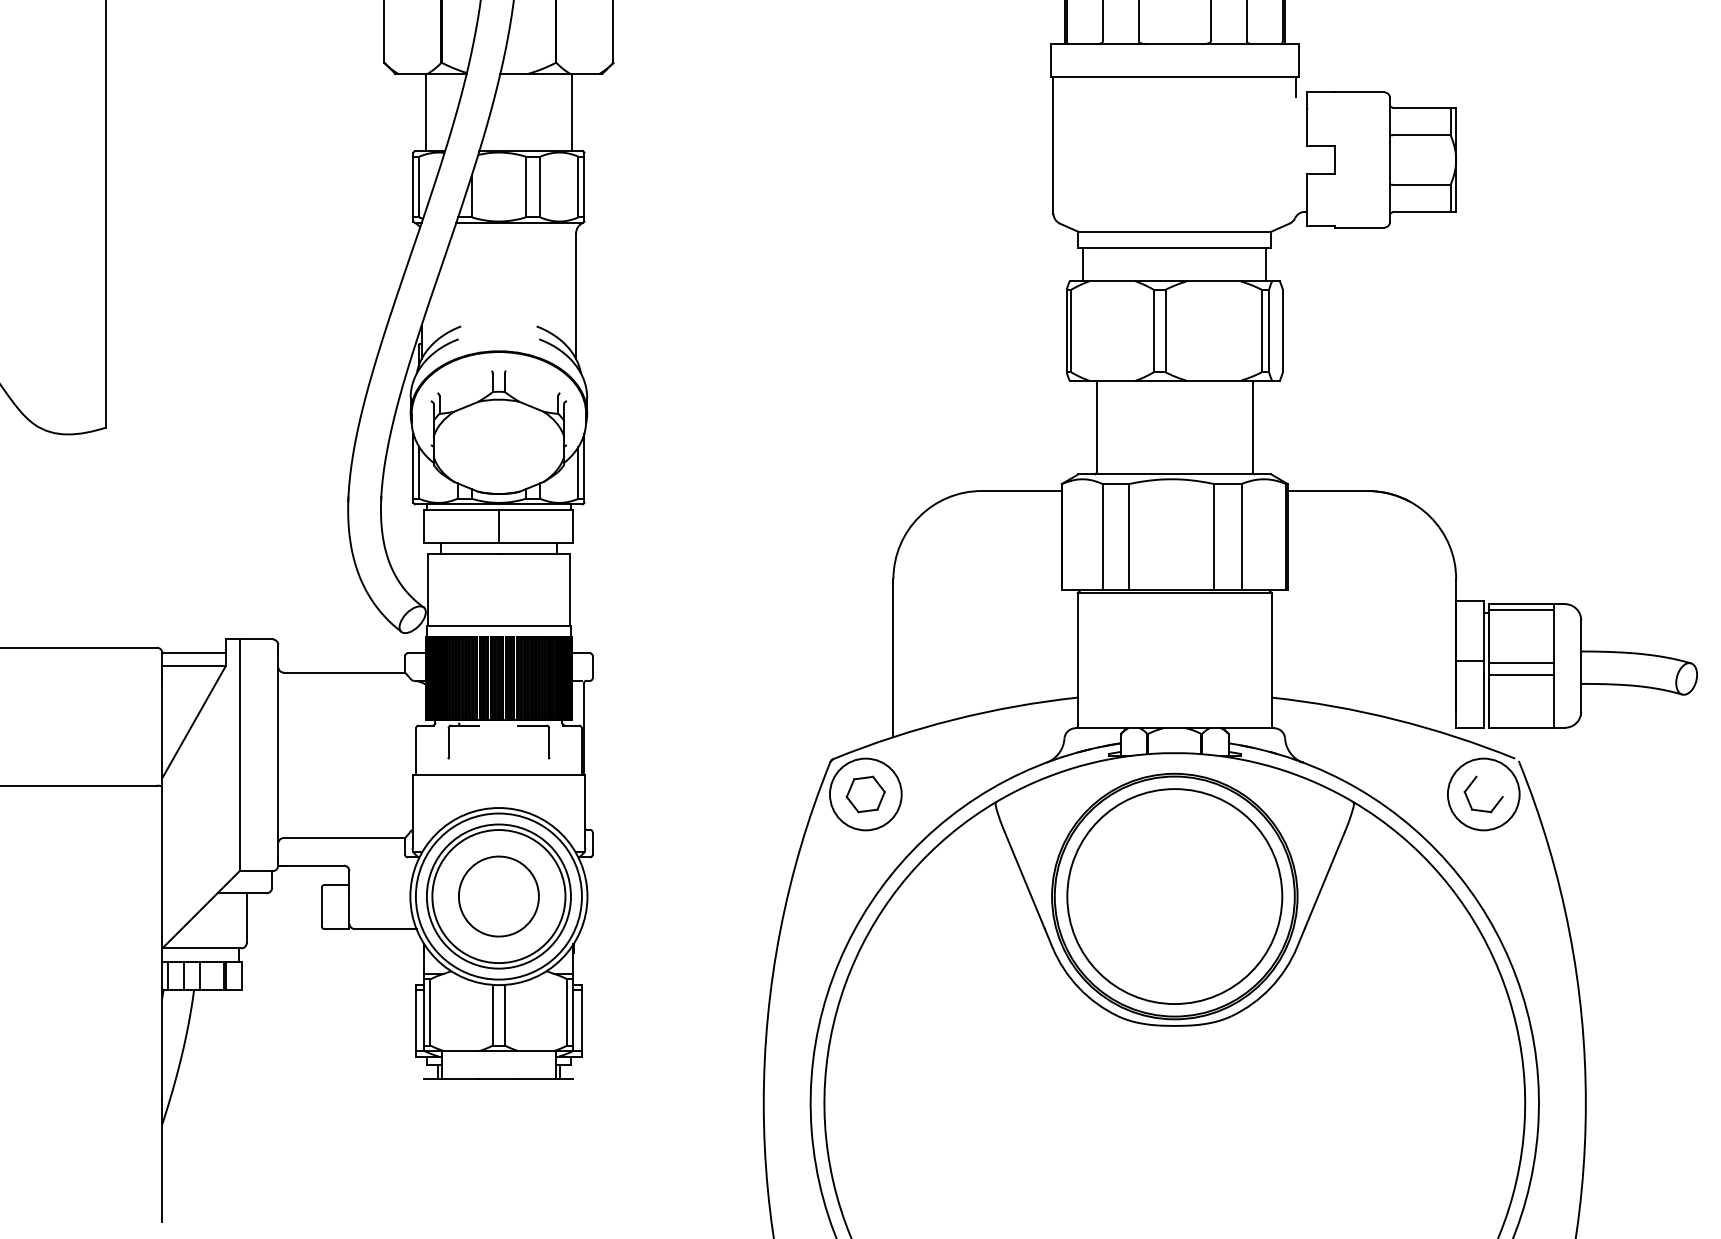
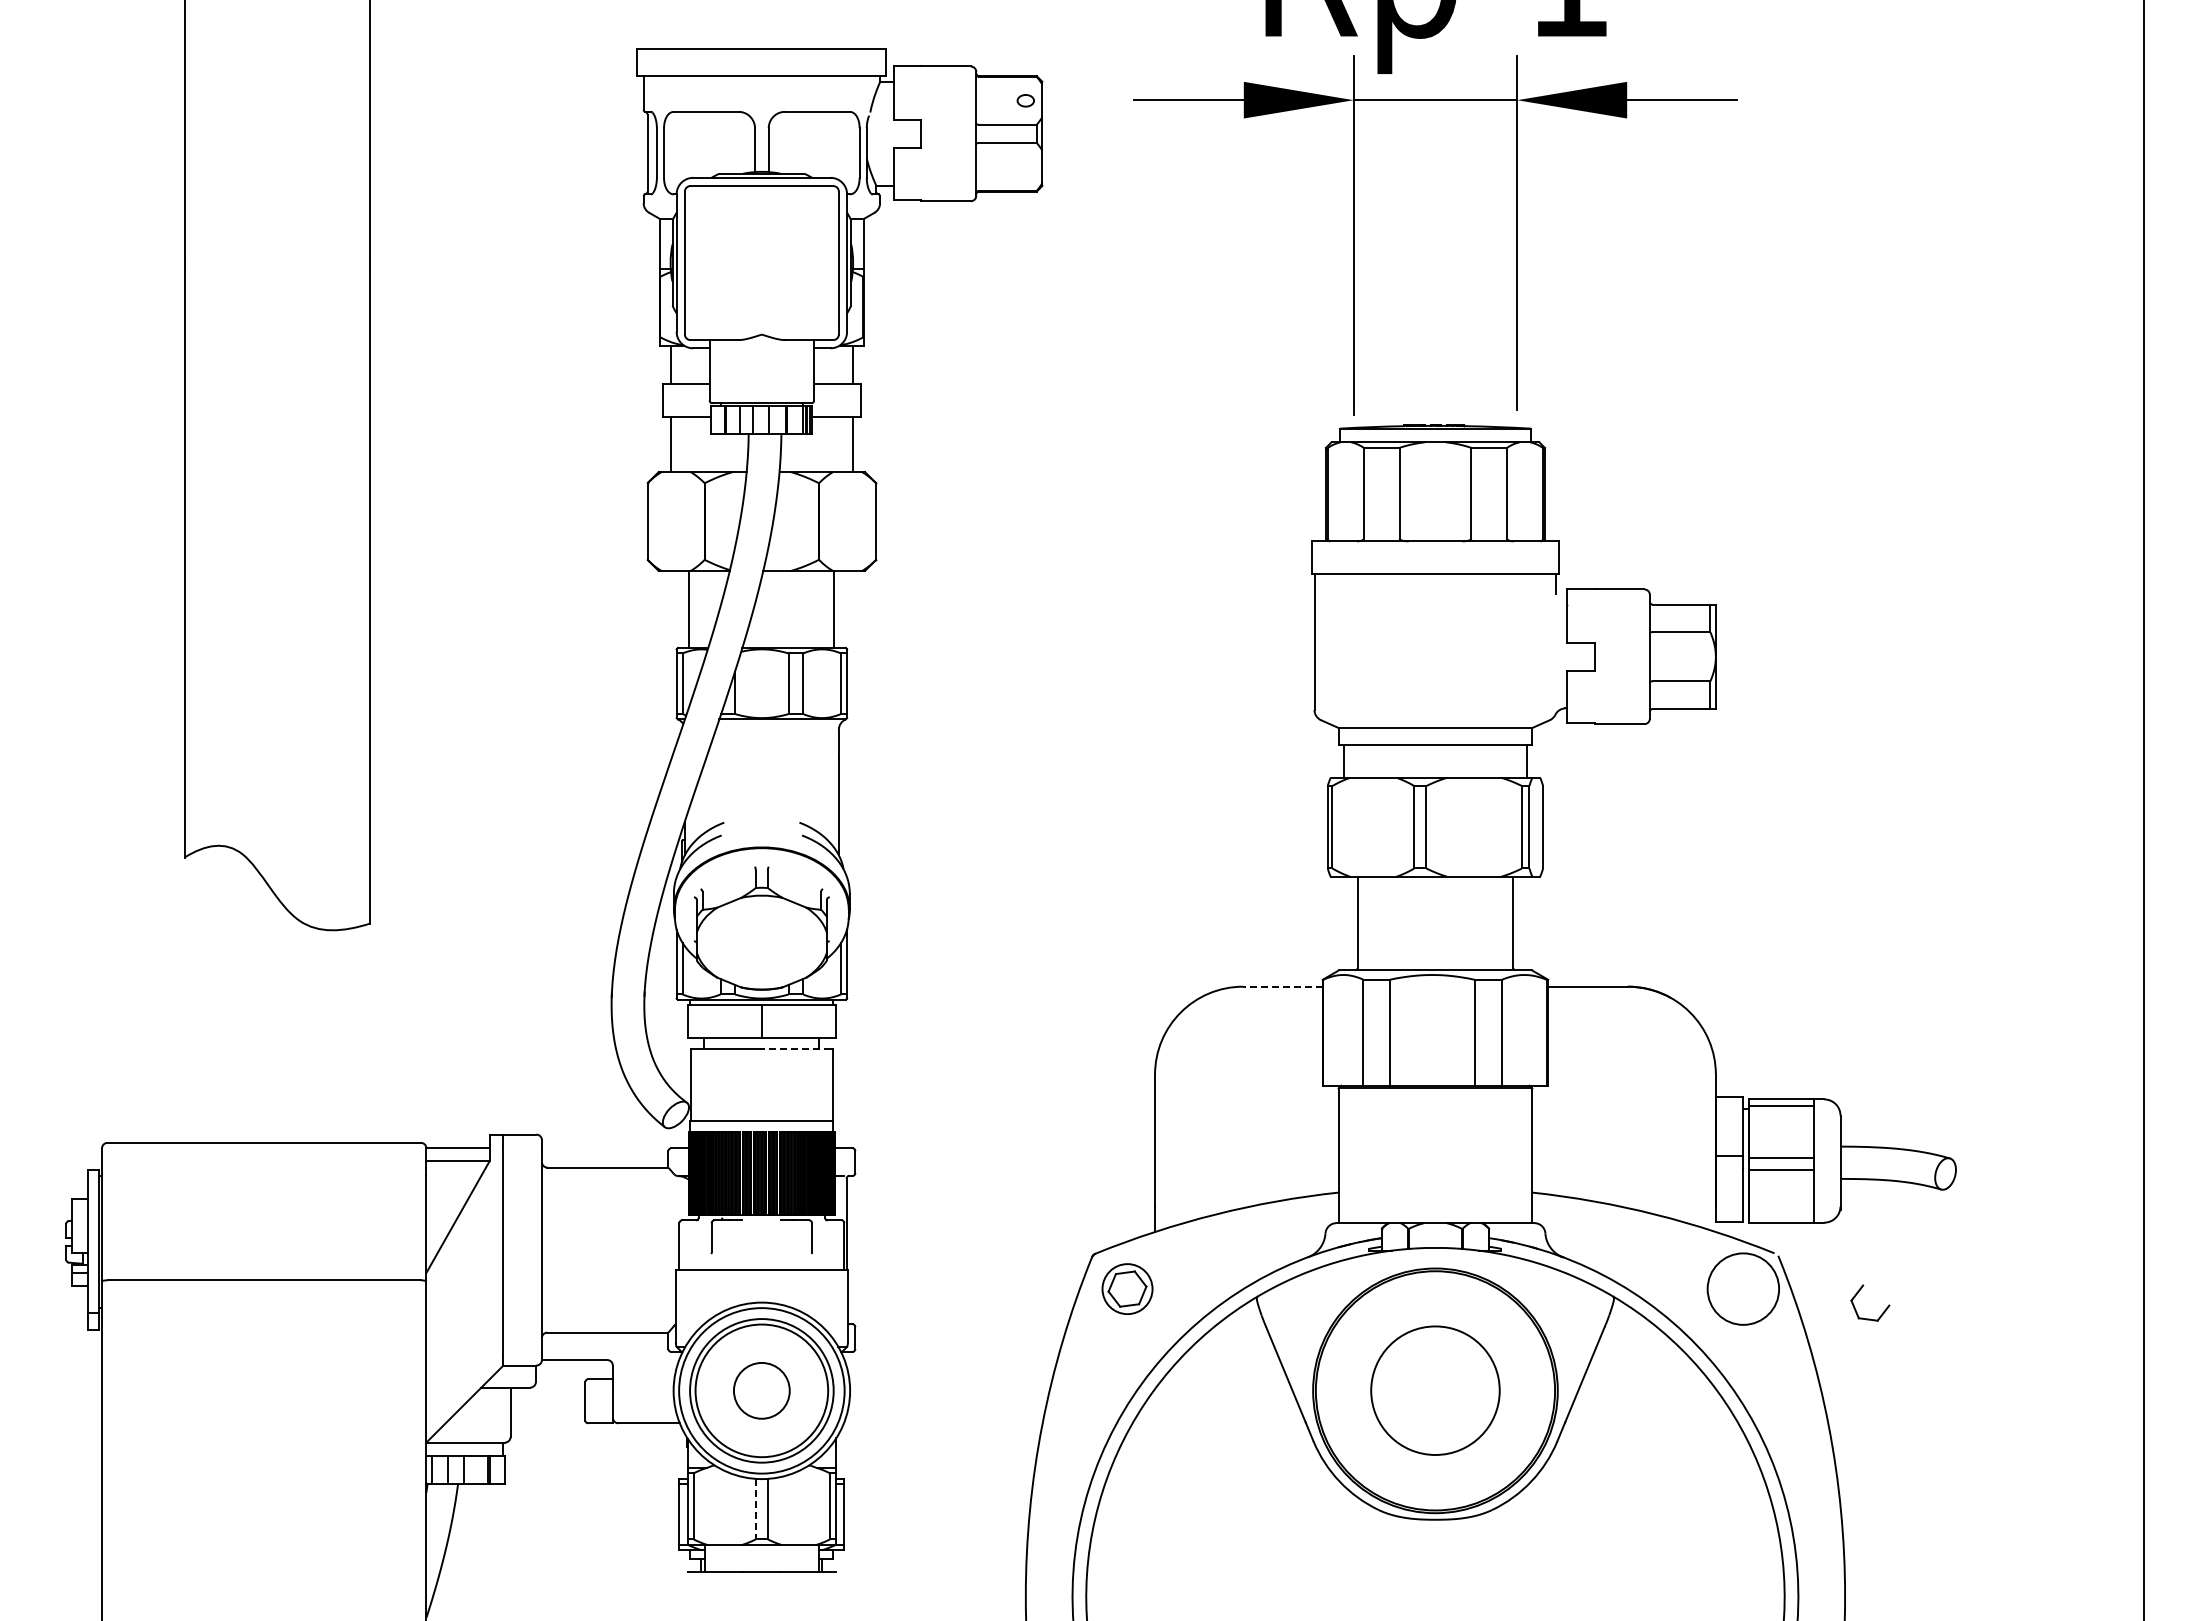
line: (1021, 490) -> (1282, 986), solid -> dashed
line: (533, 554) -> (796, 1049), solid -> dashed
part: (1471, 784) -> (1858, 1293), moved
circle: (865, 793) -> (1127, 1288), size x0.7
circle: (498, 896) -> (761, 1390), size x0.7
circle: (1174, 896) -> (1435, 1390), size x0.6
line: (492, 1015) -> (755, 1509), solid -> dashed

